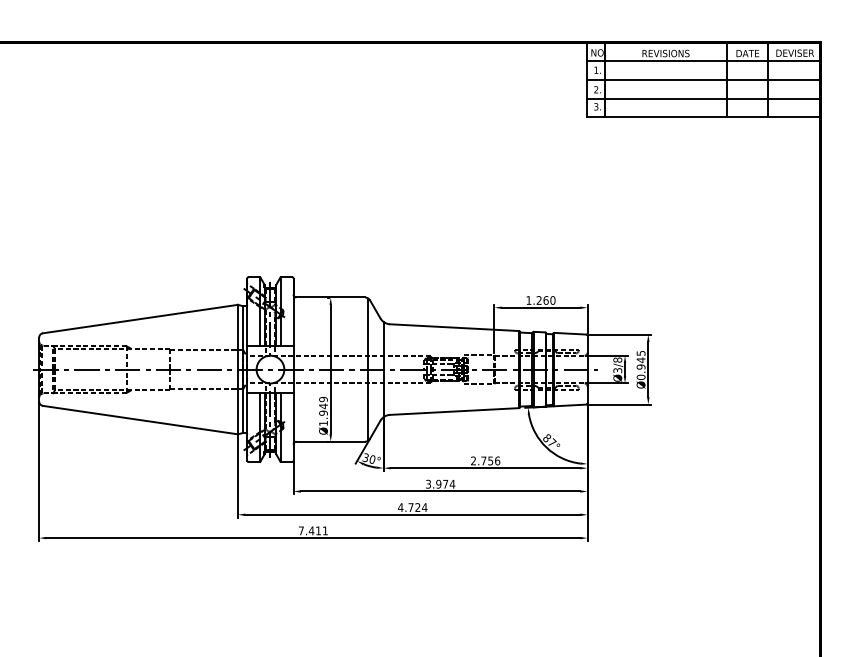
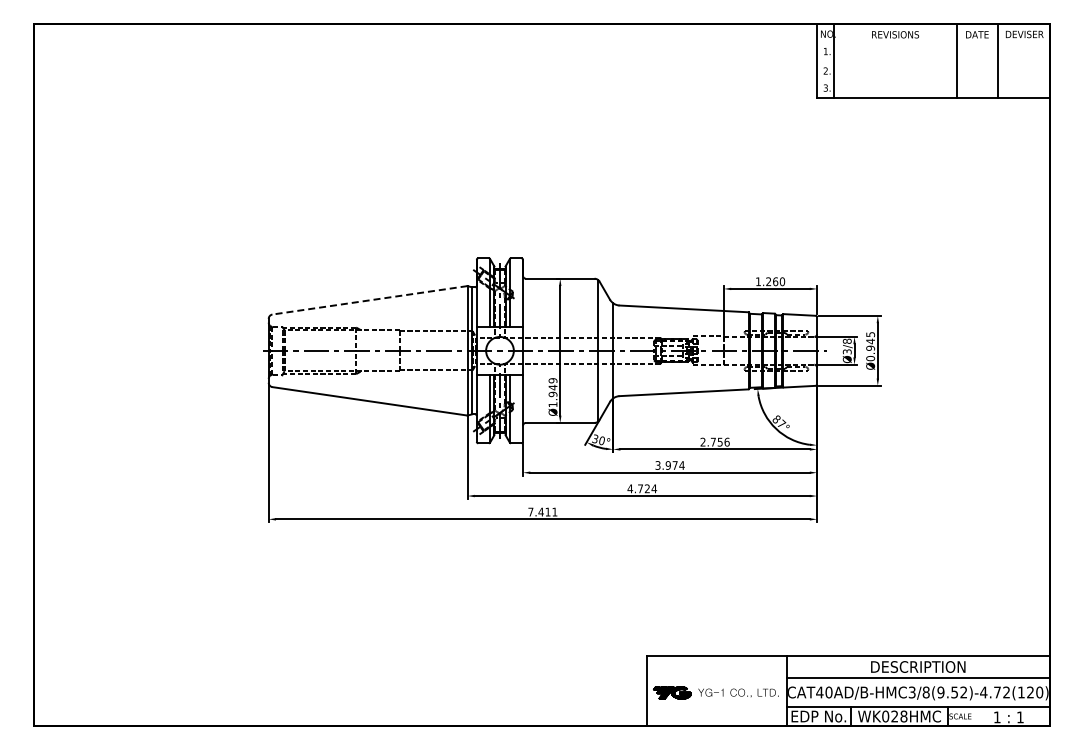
line: (703, 61) -> (933, 42), removed
line: (703, 80) -> (933, 61), removed
line: (703, 98) -> (933, 79), removed
line: (140, 319) -> (370, 300), solid -> dashed

